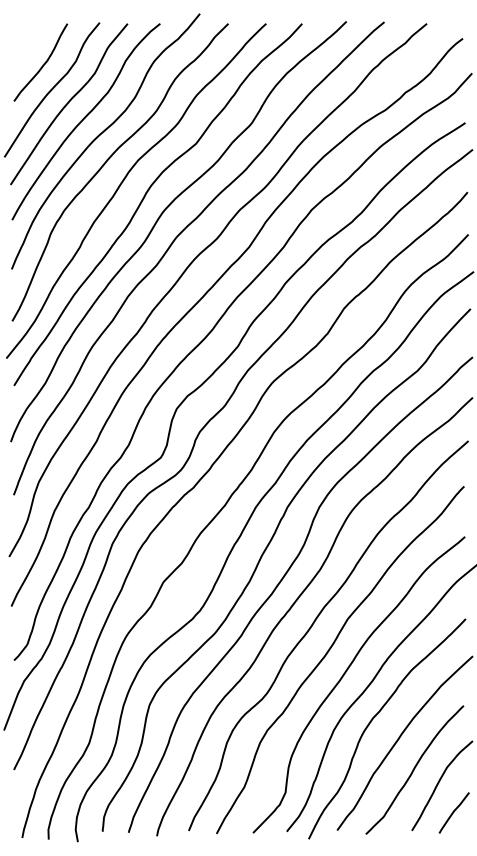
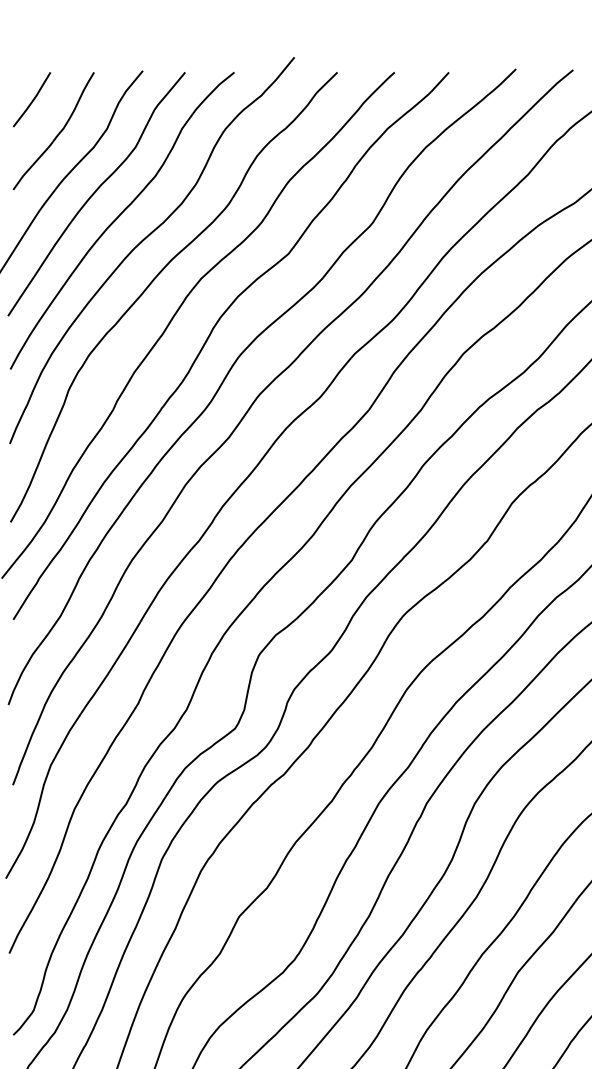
line: (26, 41) -> (32, 99), added

